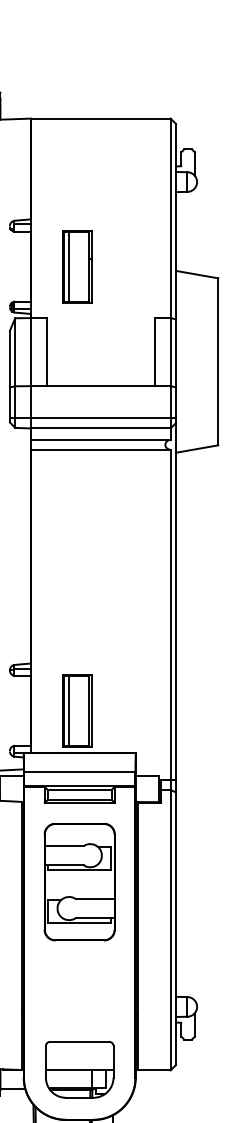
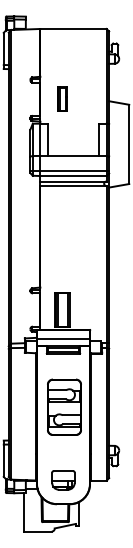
part: (77, 265) -> (62, 98), size x0.7
part: (79, 880) -> (64, 406), moved
part: (79, 1070) -> (63, 480), size x0.7

